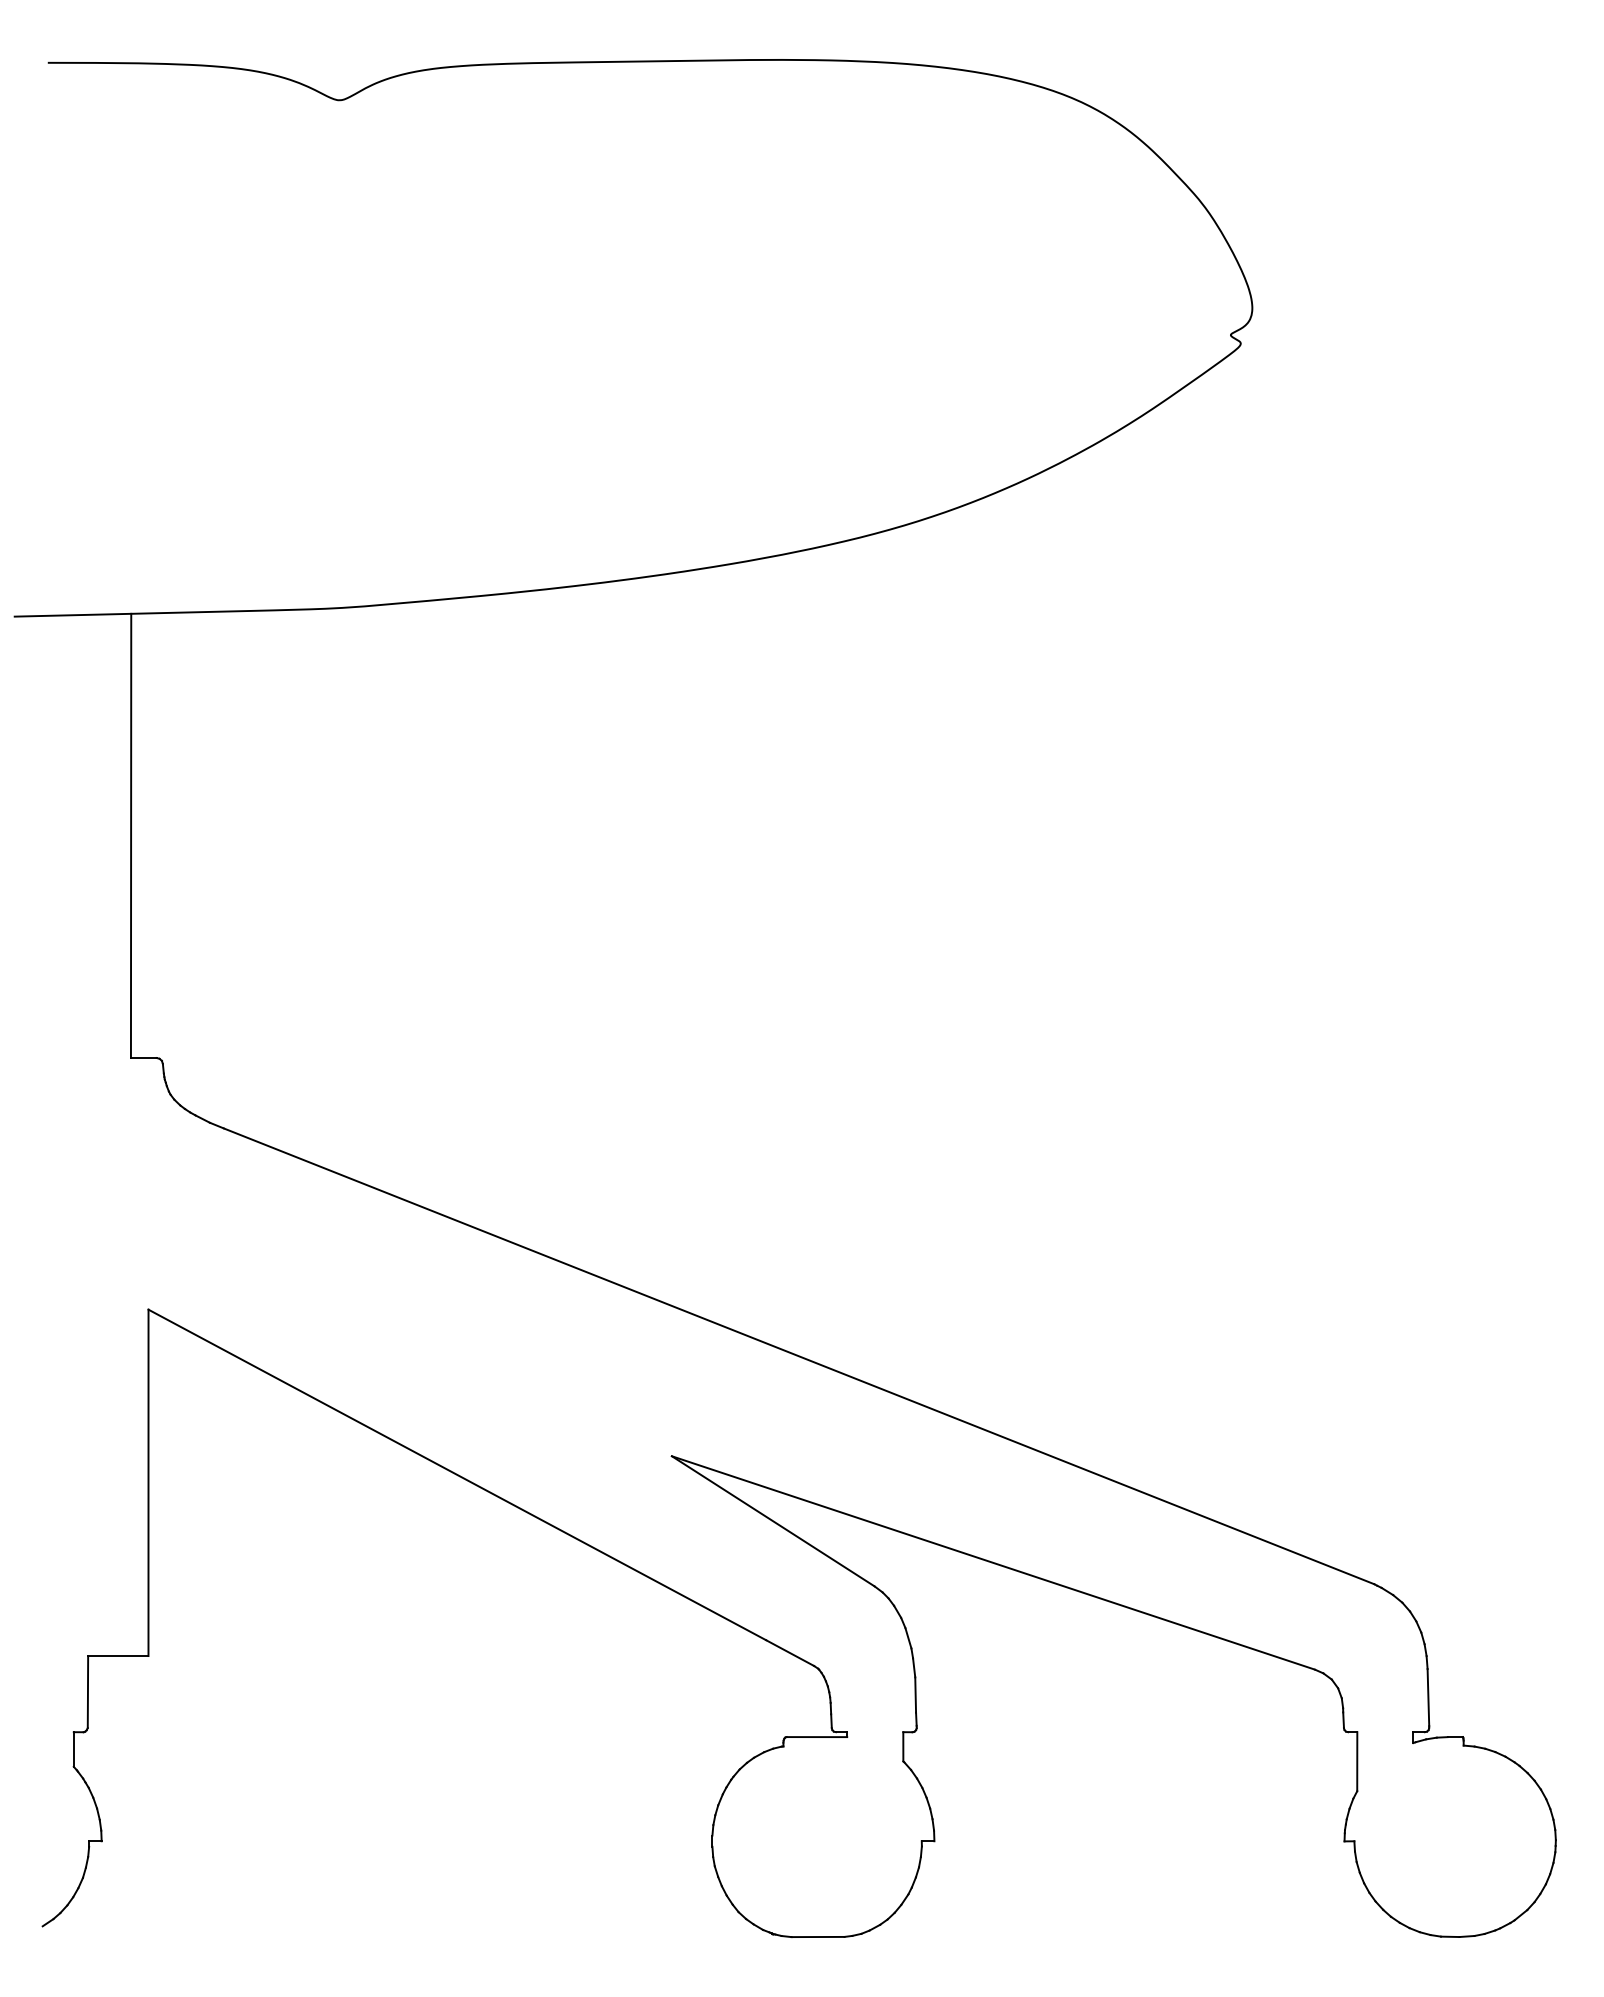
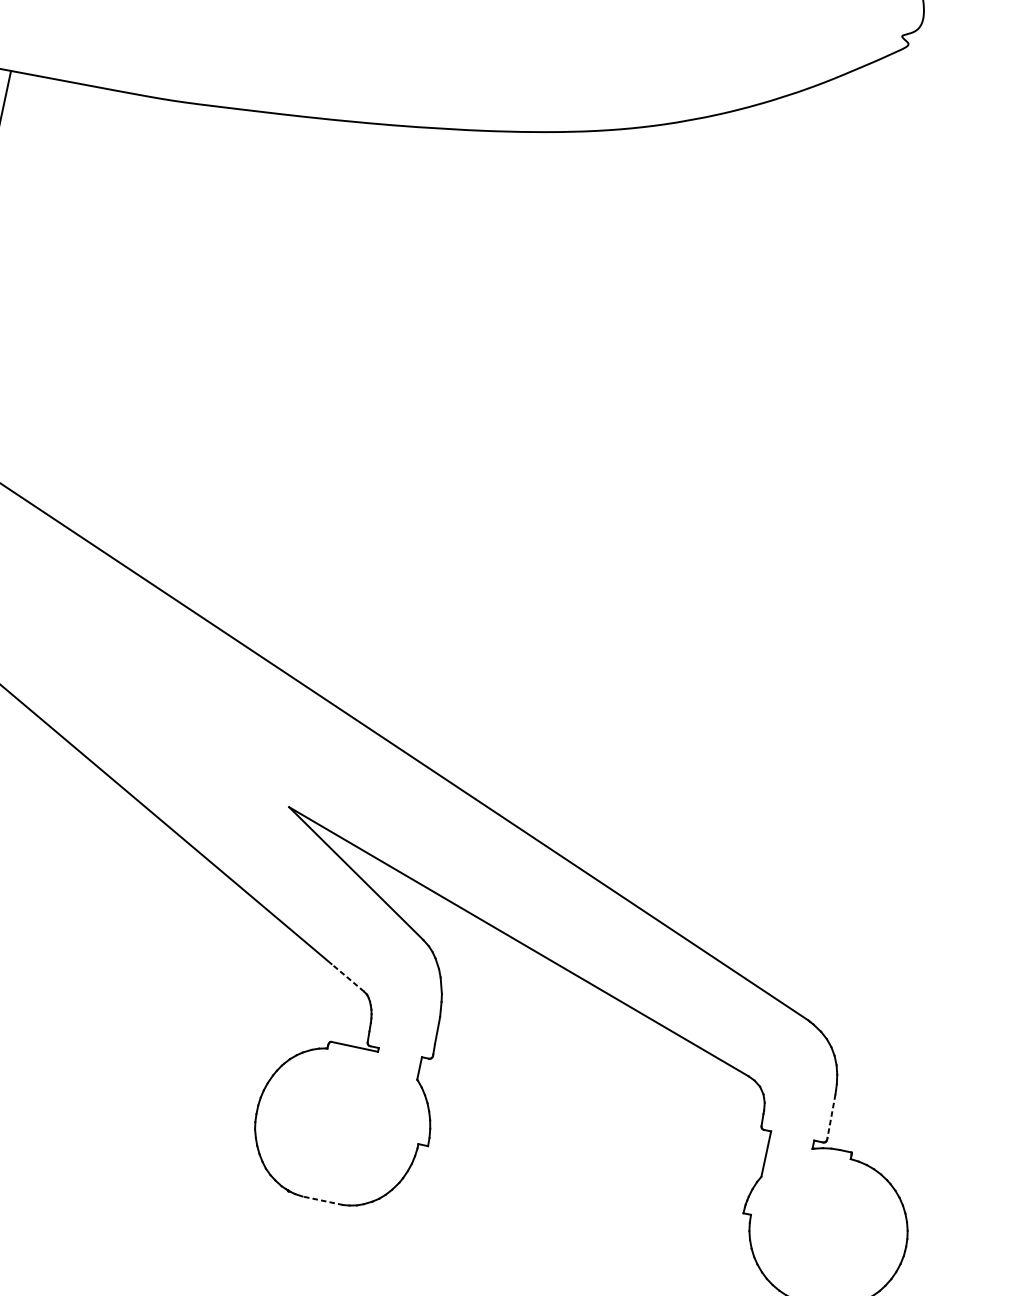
line: (789, 1652) -> (347, 977), solid -> dashed
line: (1428, 1697) -> (831, 1116), solid -> dashed
line: (817, 1937) -> (322, 1201), solid -> dashed

